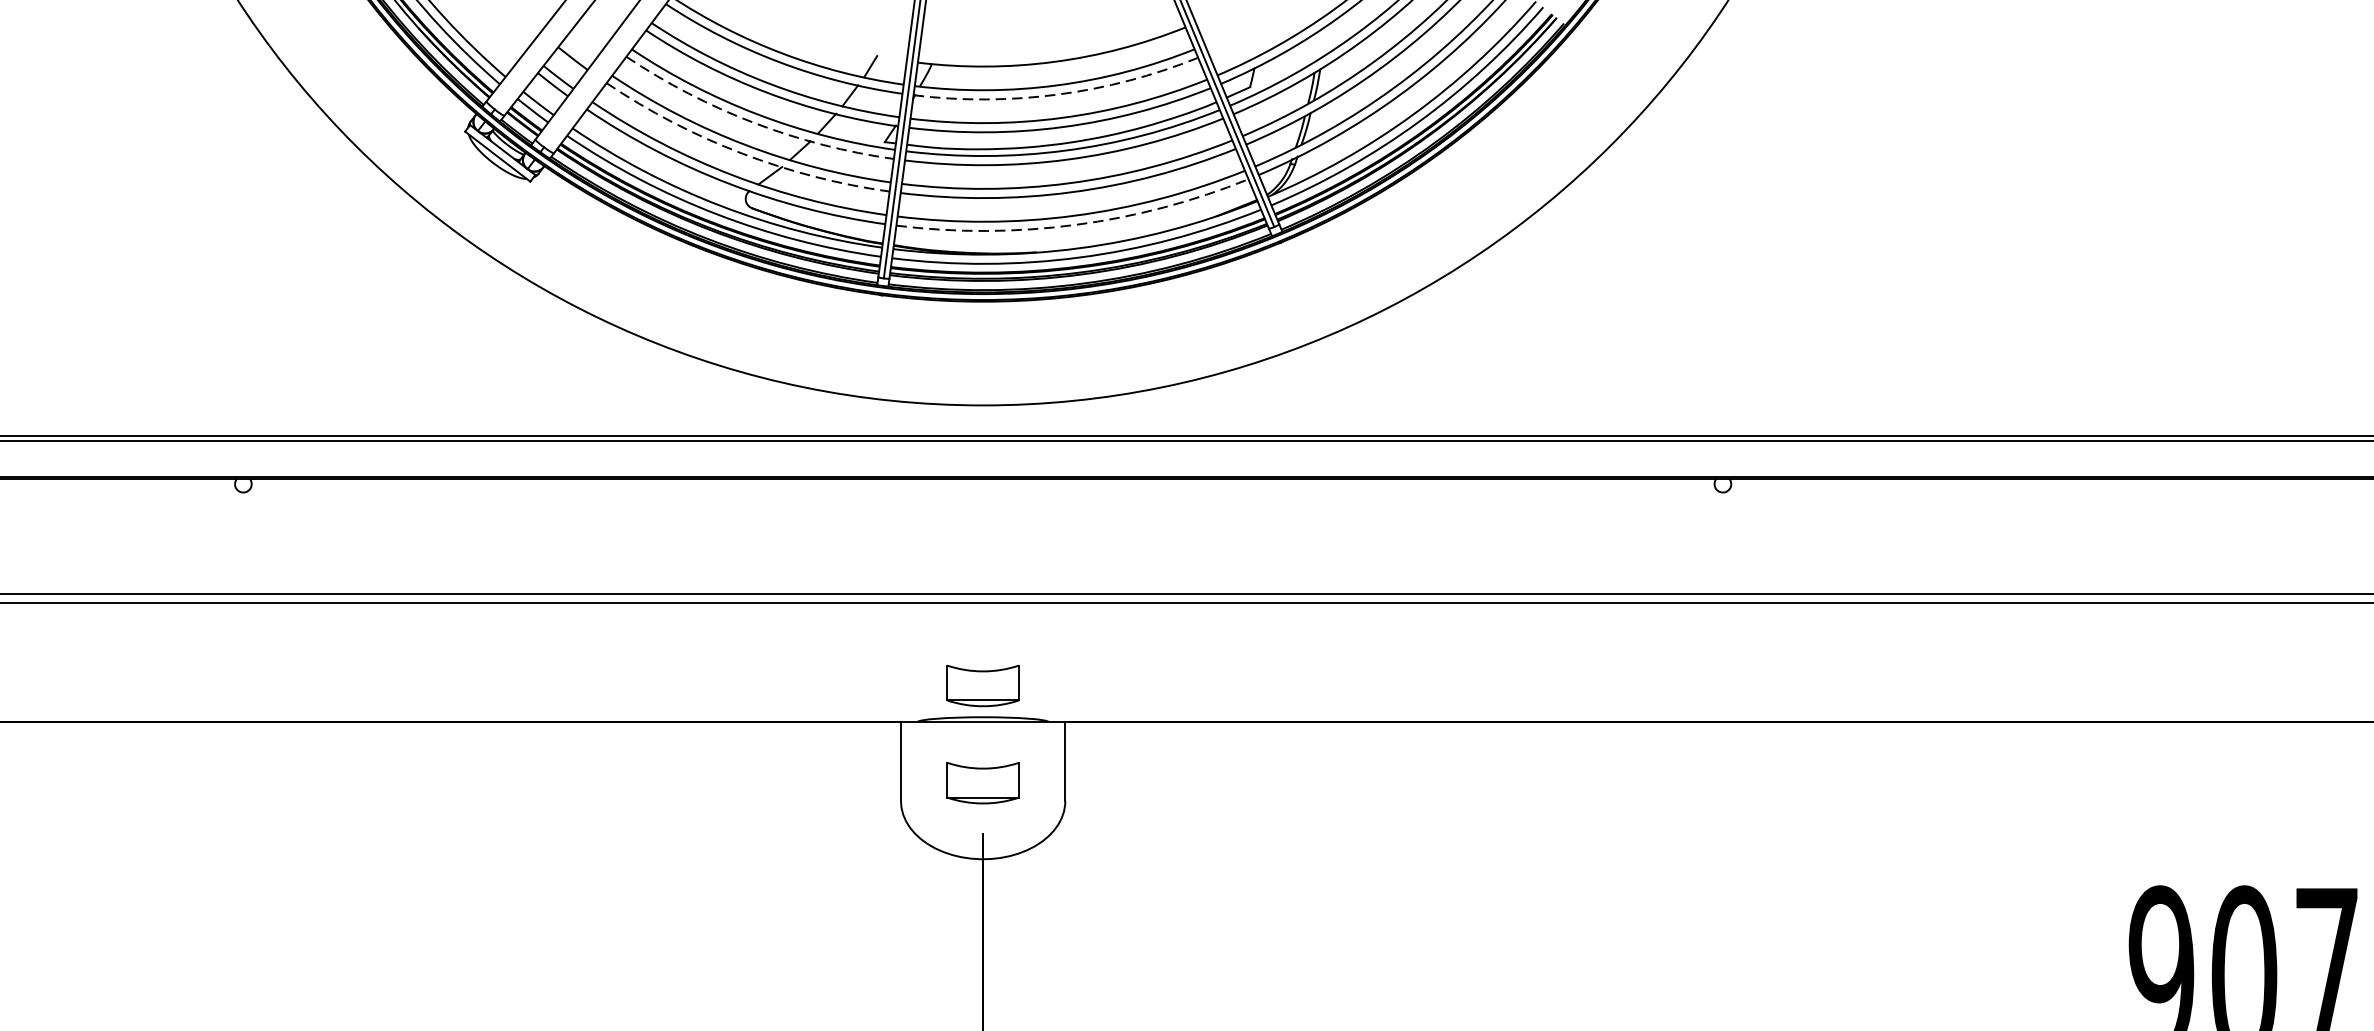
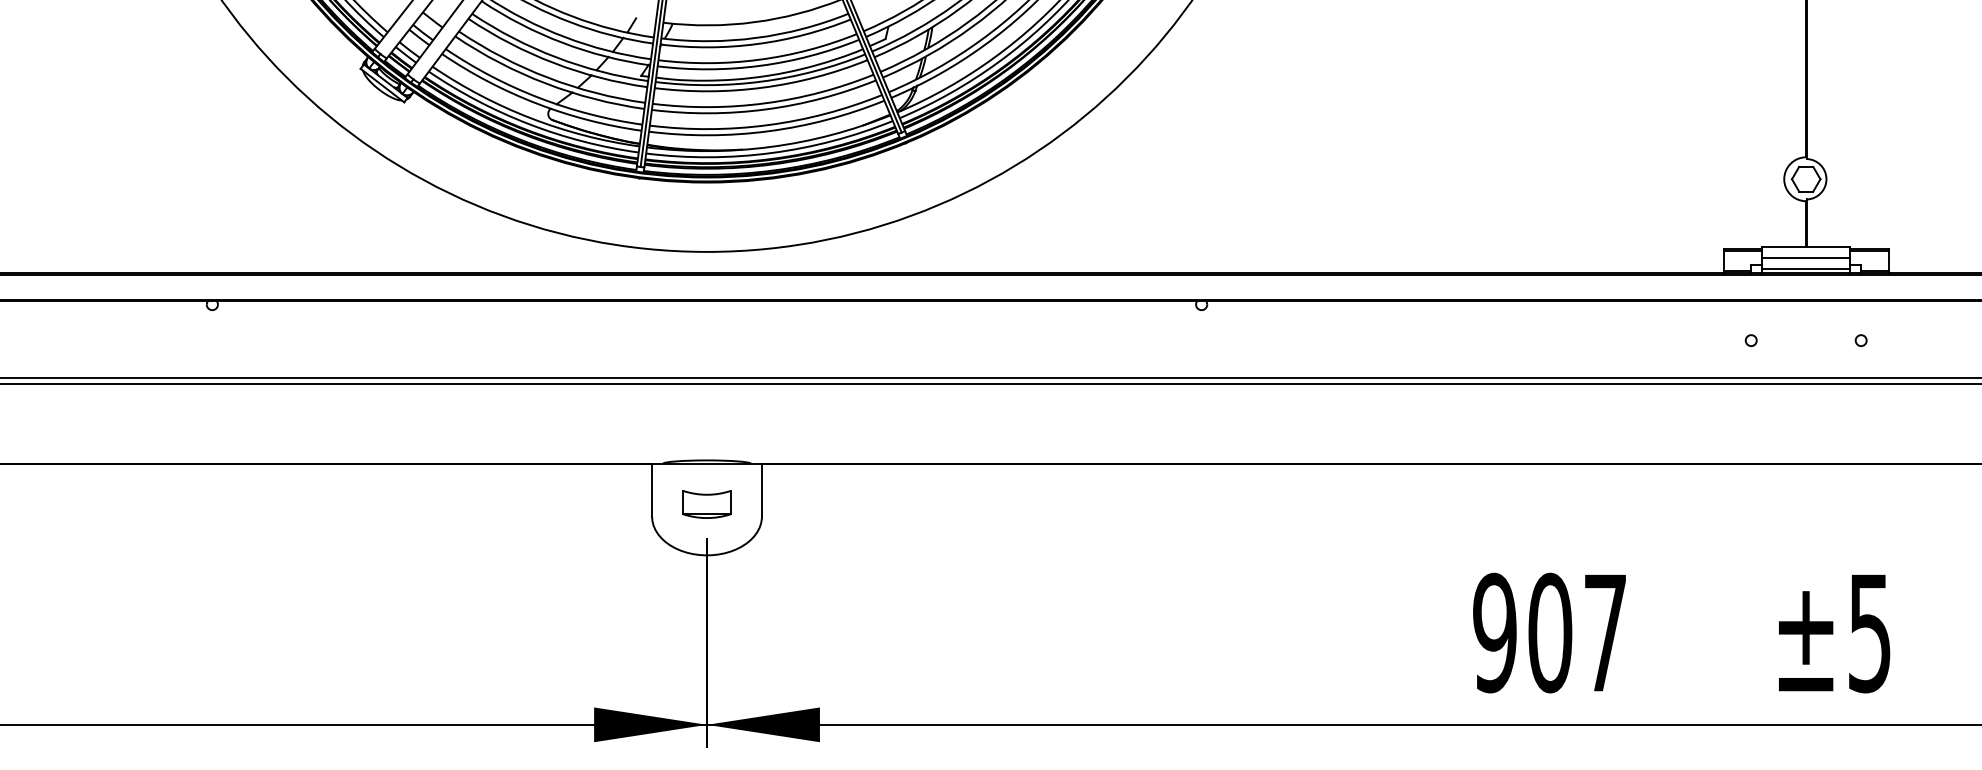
arc: (1058, 95) -> (757, 44), dashed -> solid
arc: (755, 123) -> (554, 63), dashed -> solid
arc: (741, 153) -> (545, 83), dashed -> solid
arc: (1075, 225) -> (768, 131), dashed -> solid
part: (982, 685) -> (706, 439), removed

